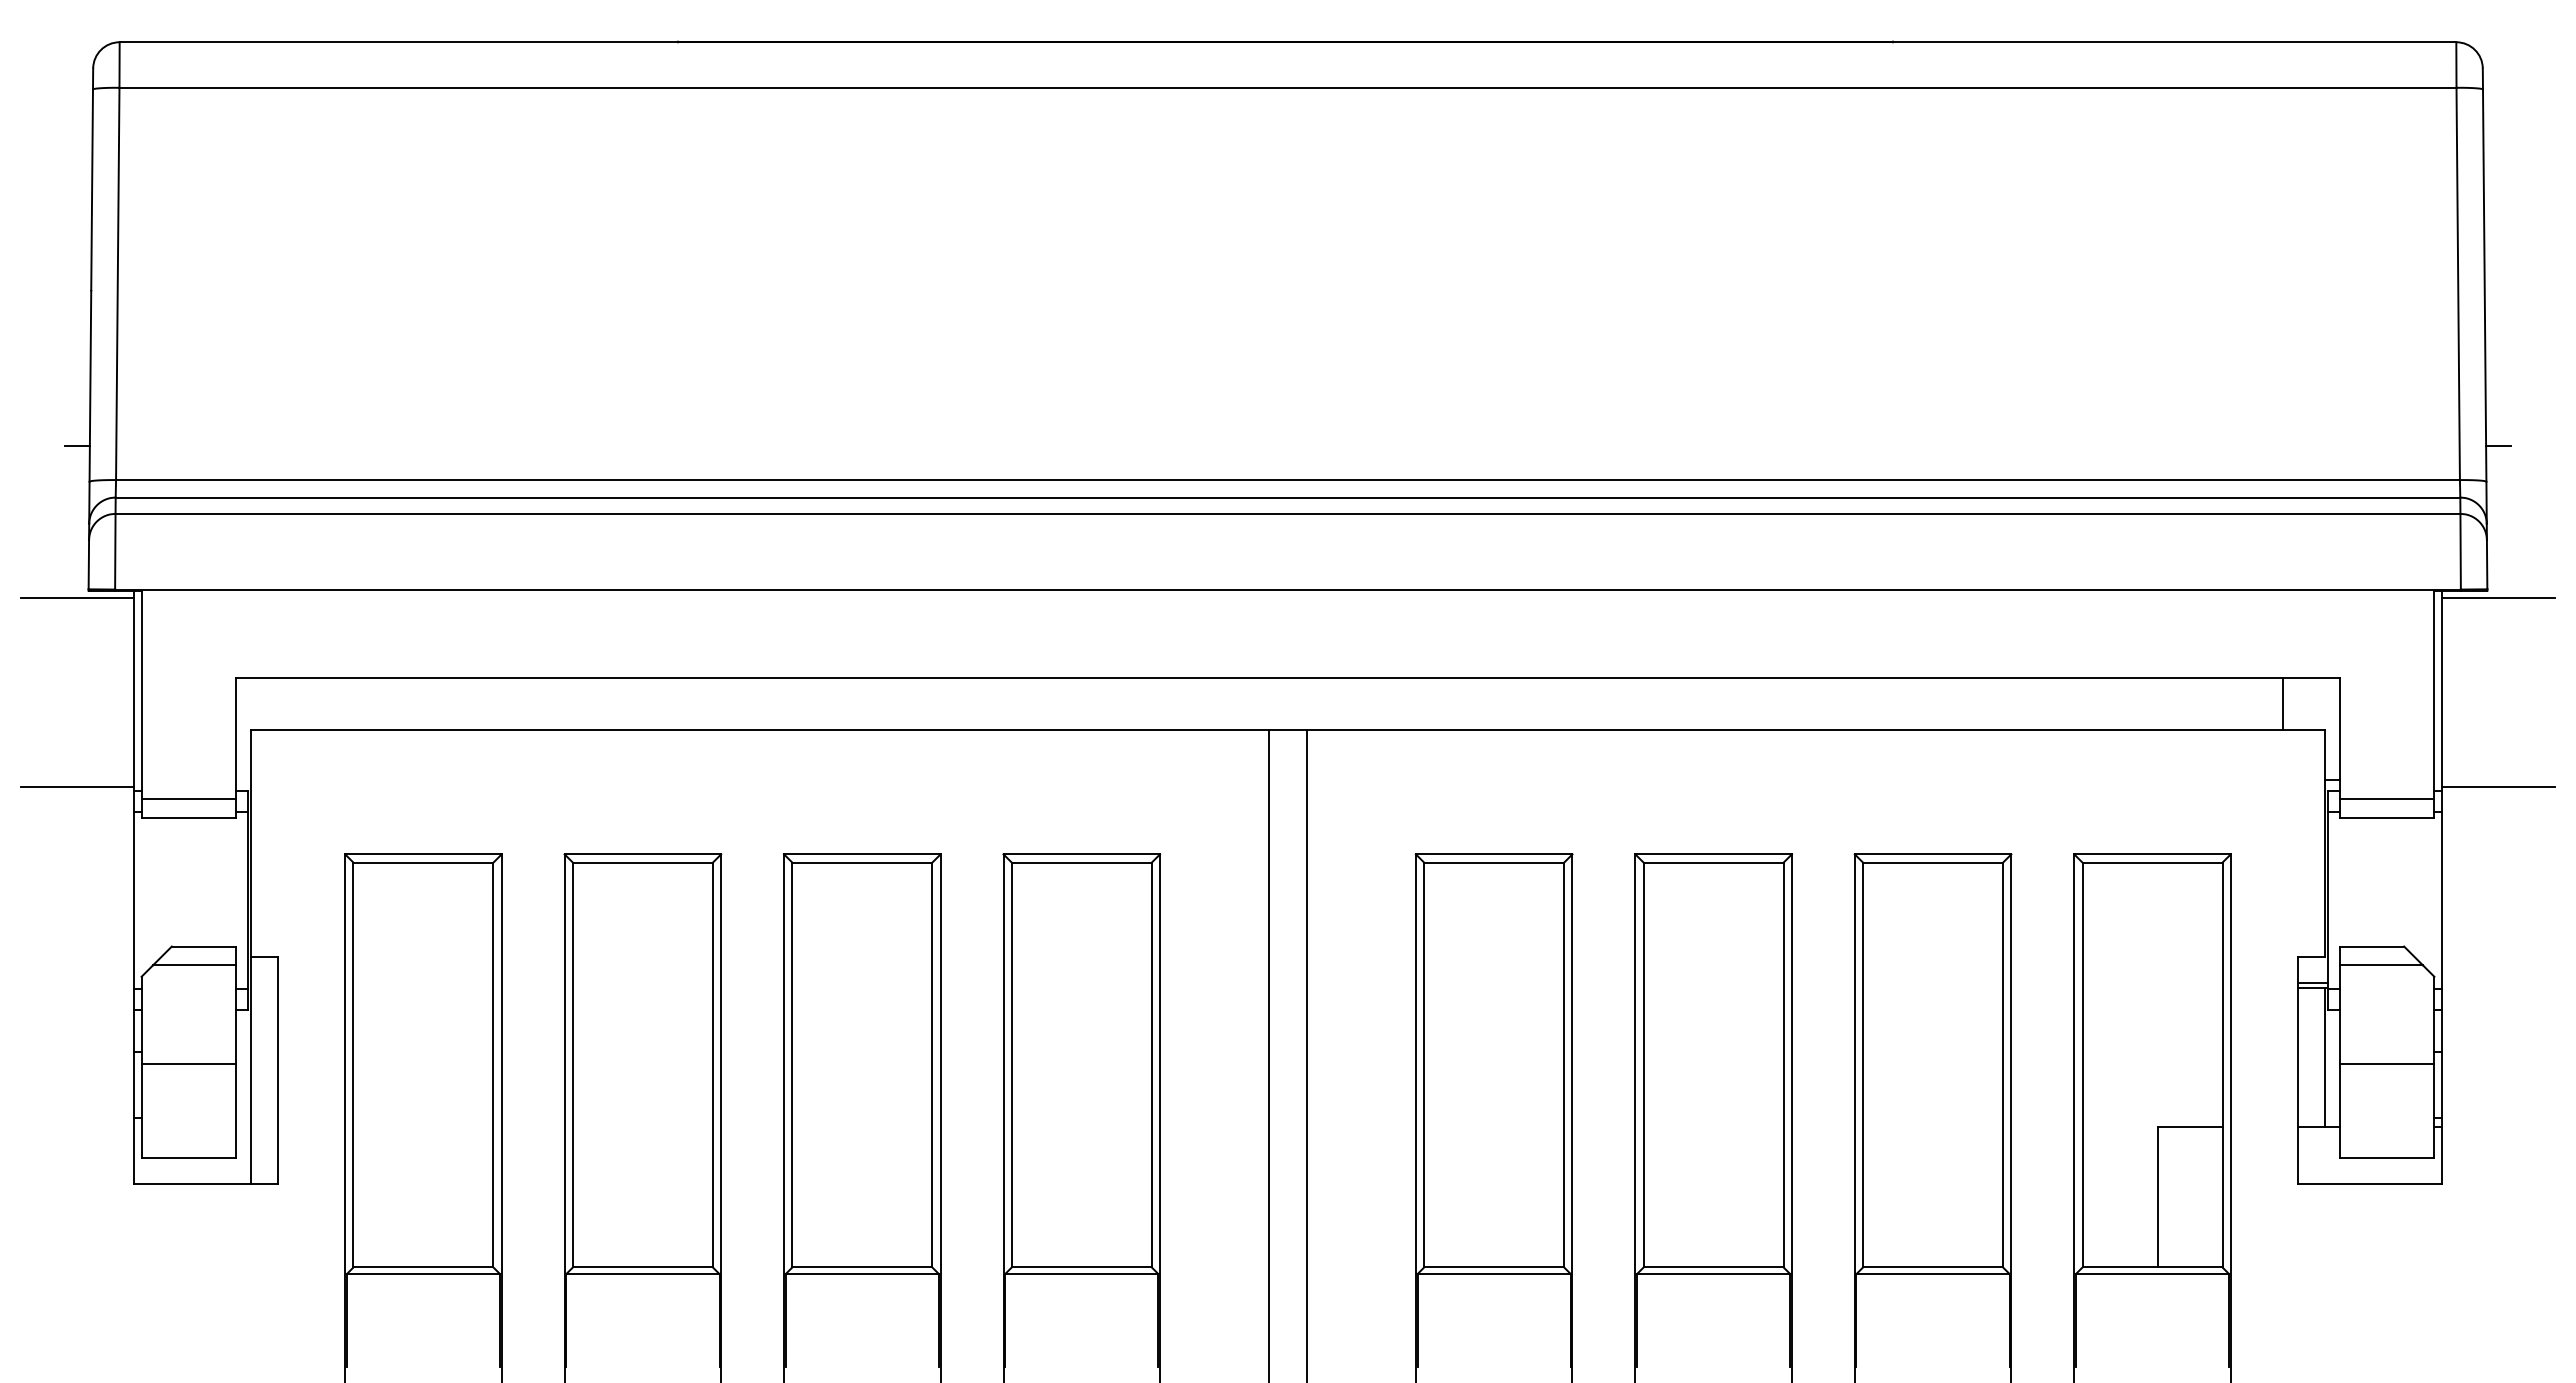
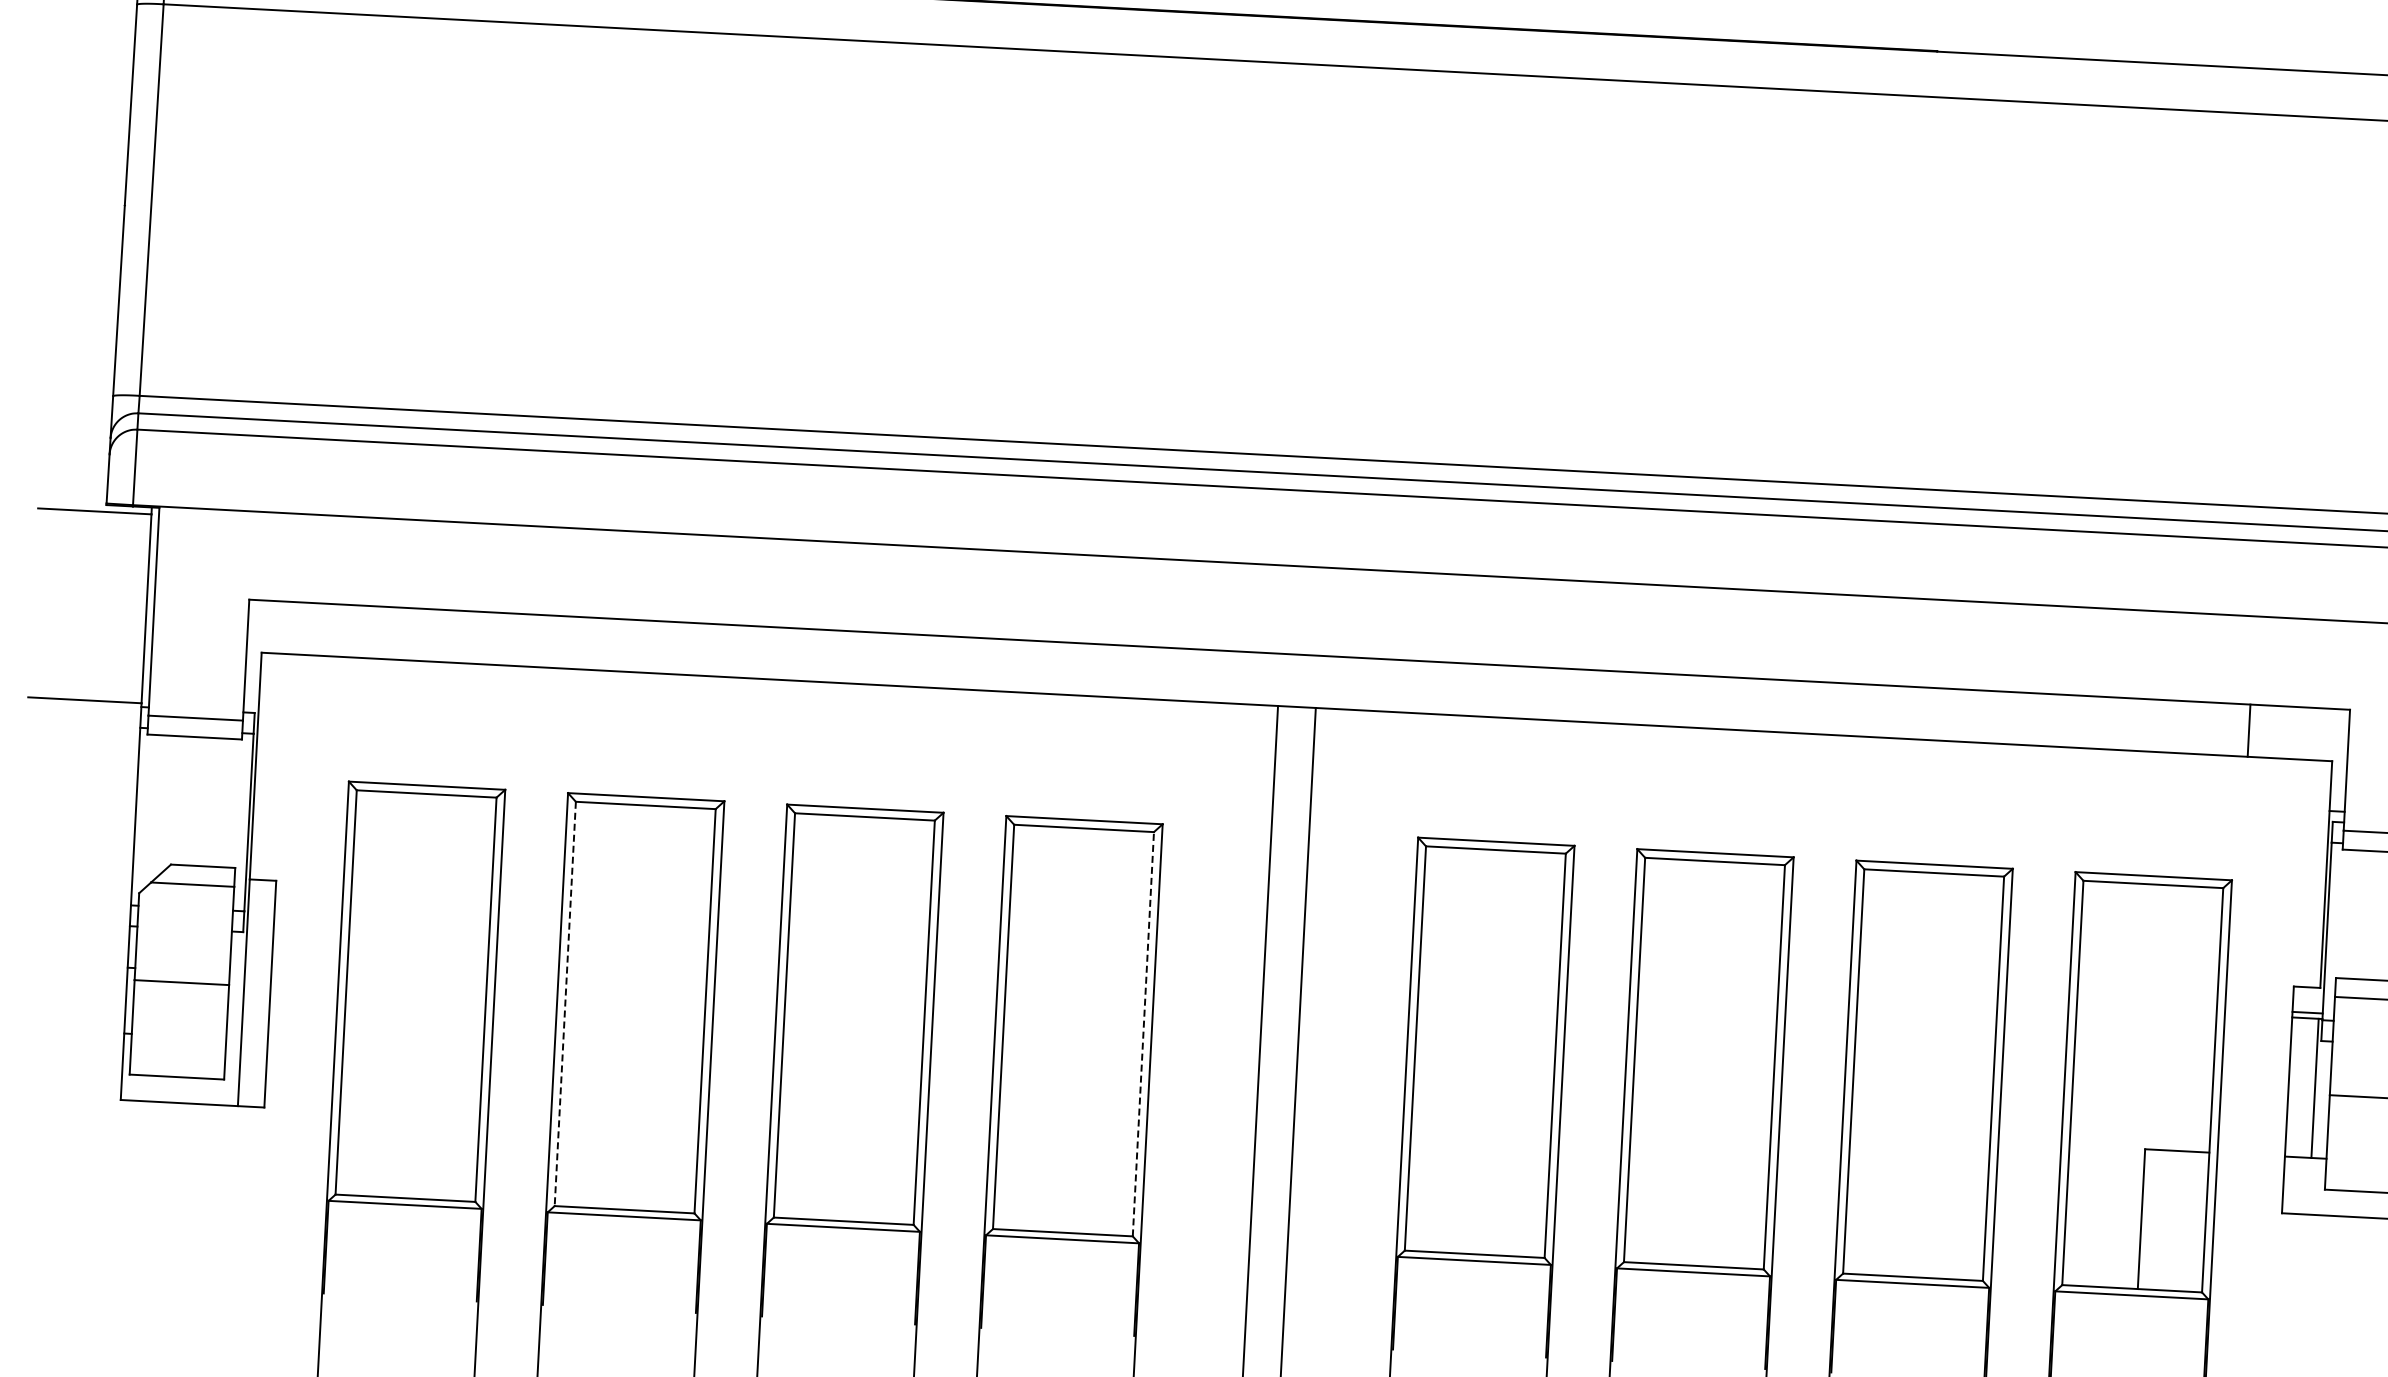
line: (76, 446) -> (101, 360), removed
line: (2283, 703) -> (2249, 730), moved
line: (1151, 1064) -> (1143, 1033), solid -> dashed
line: (572, 1065) -> (564, 1004), solid -> dashed

